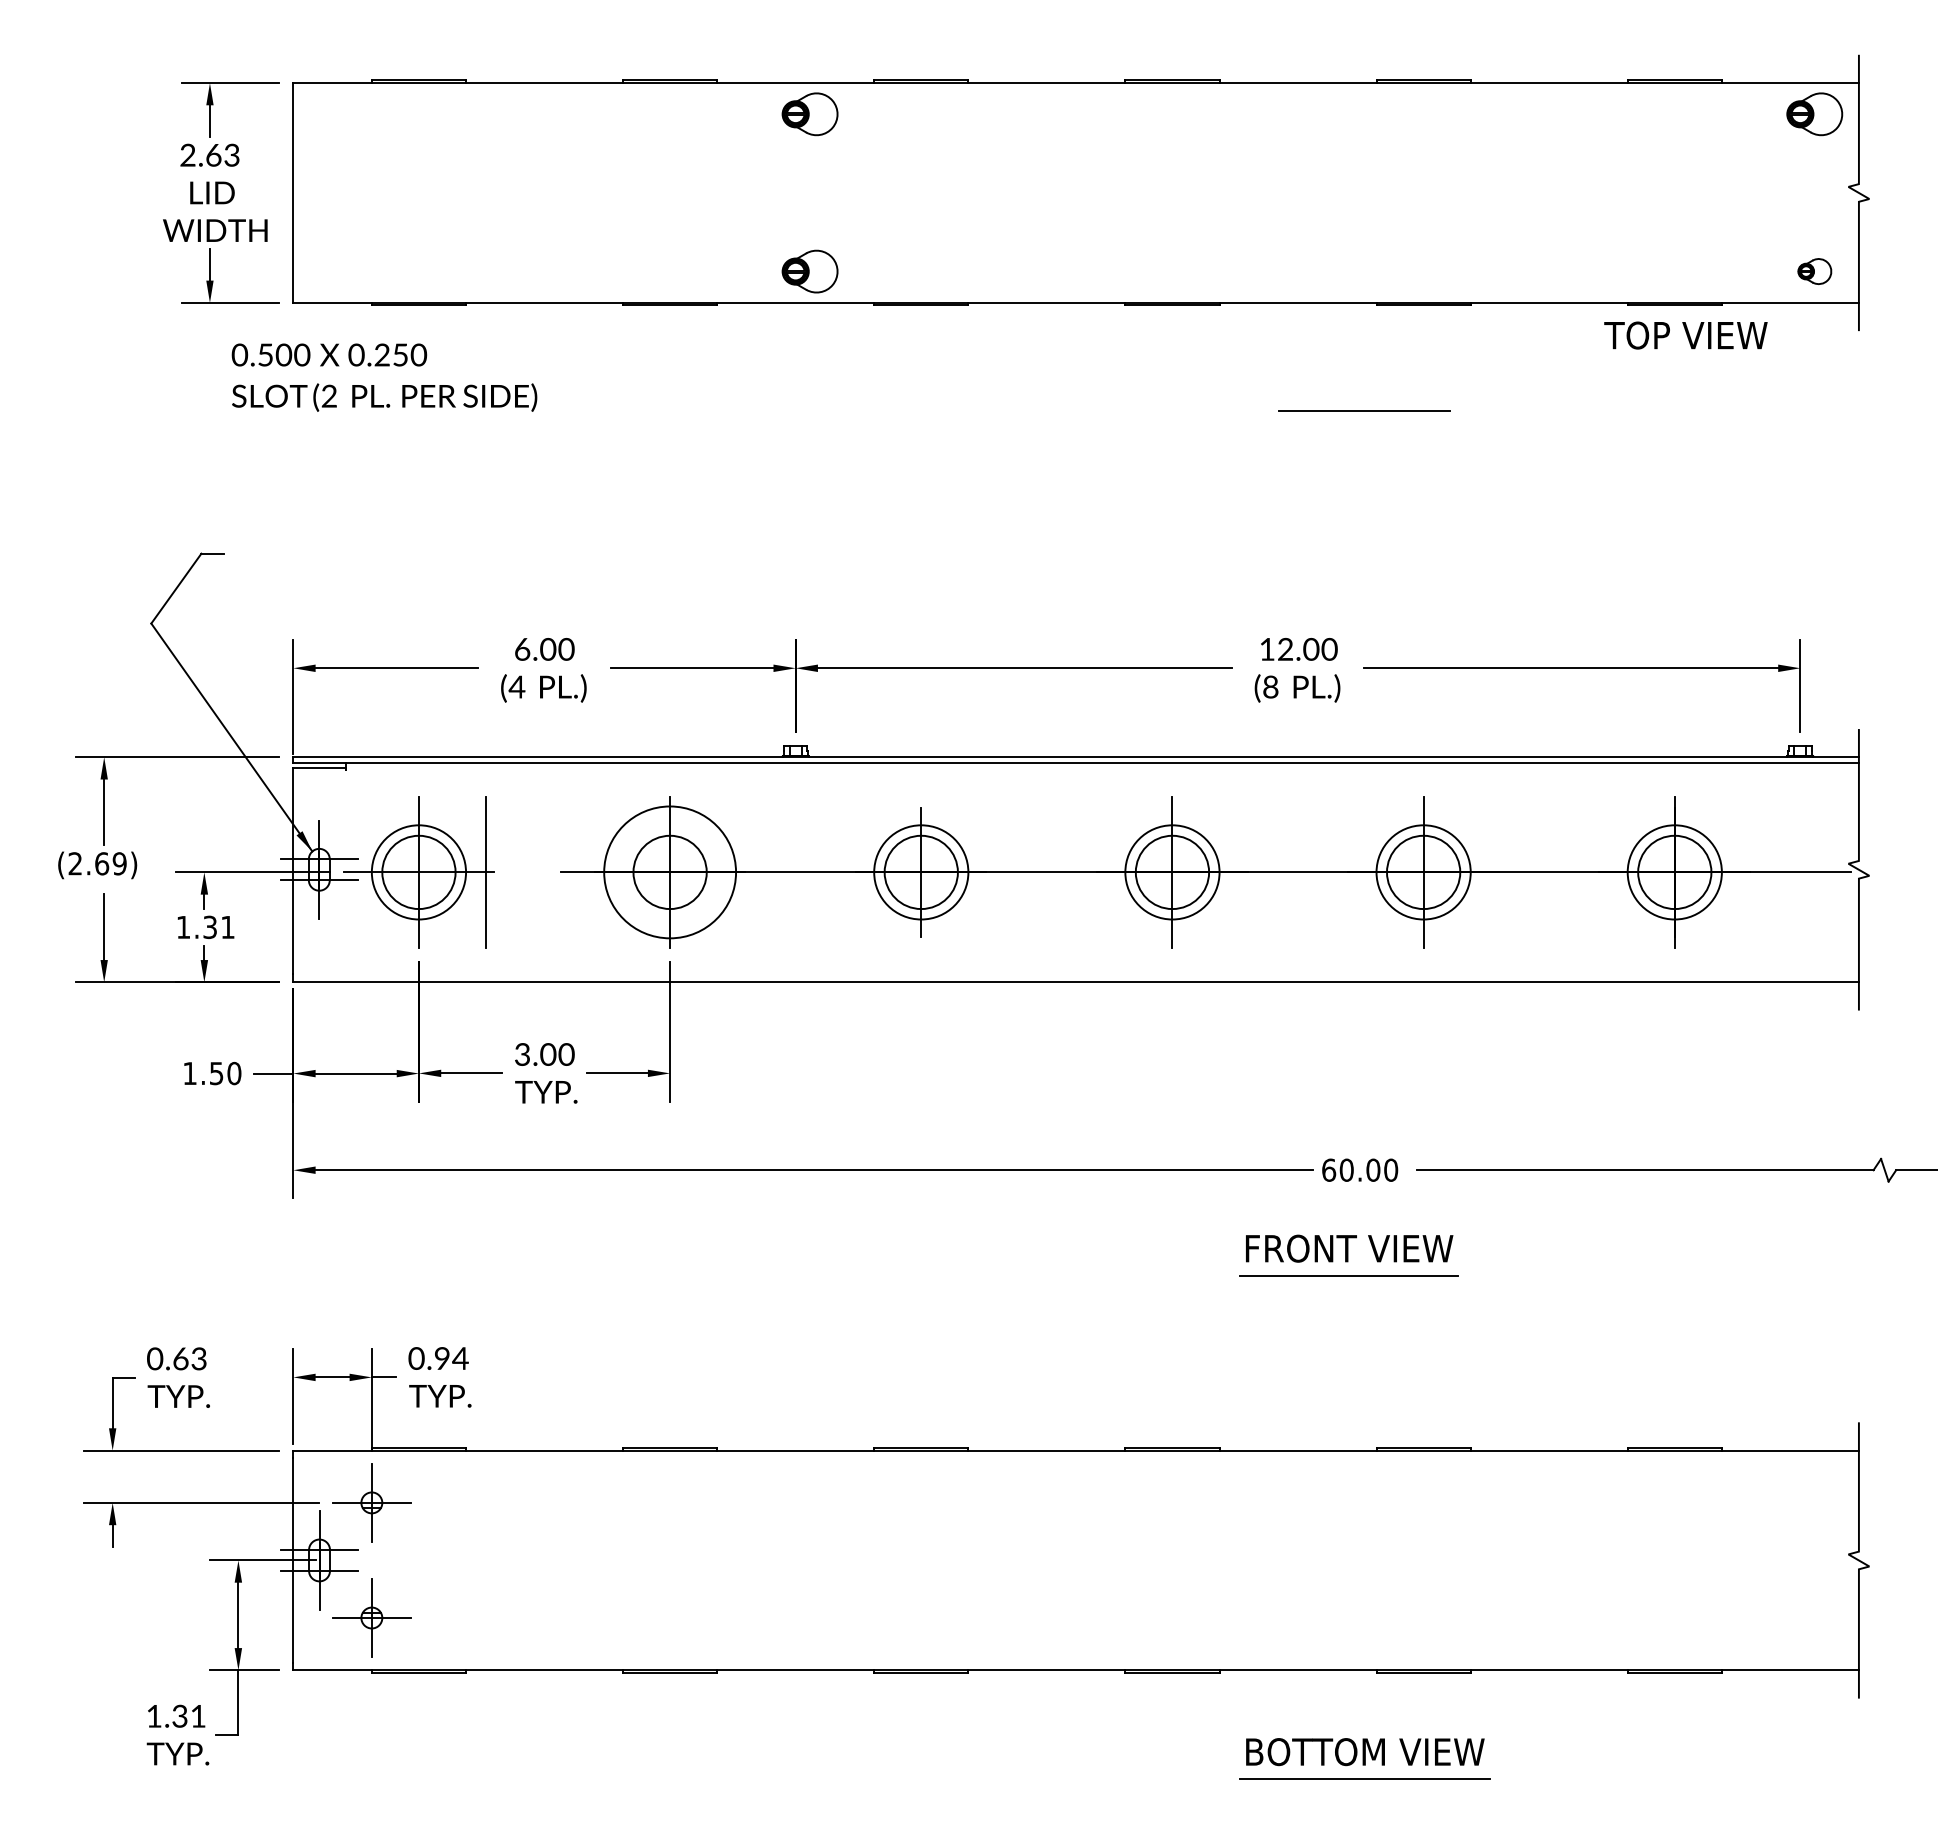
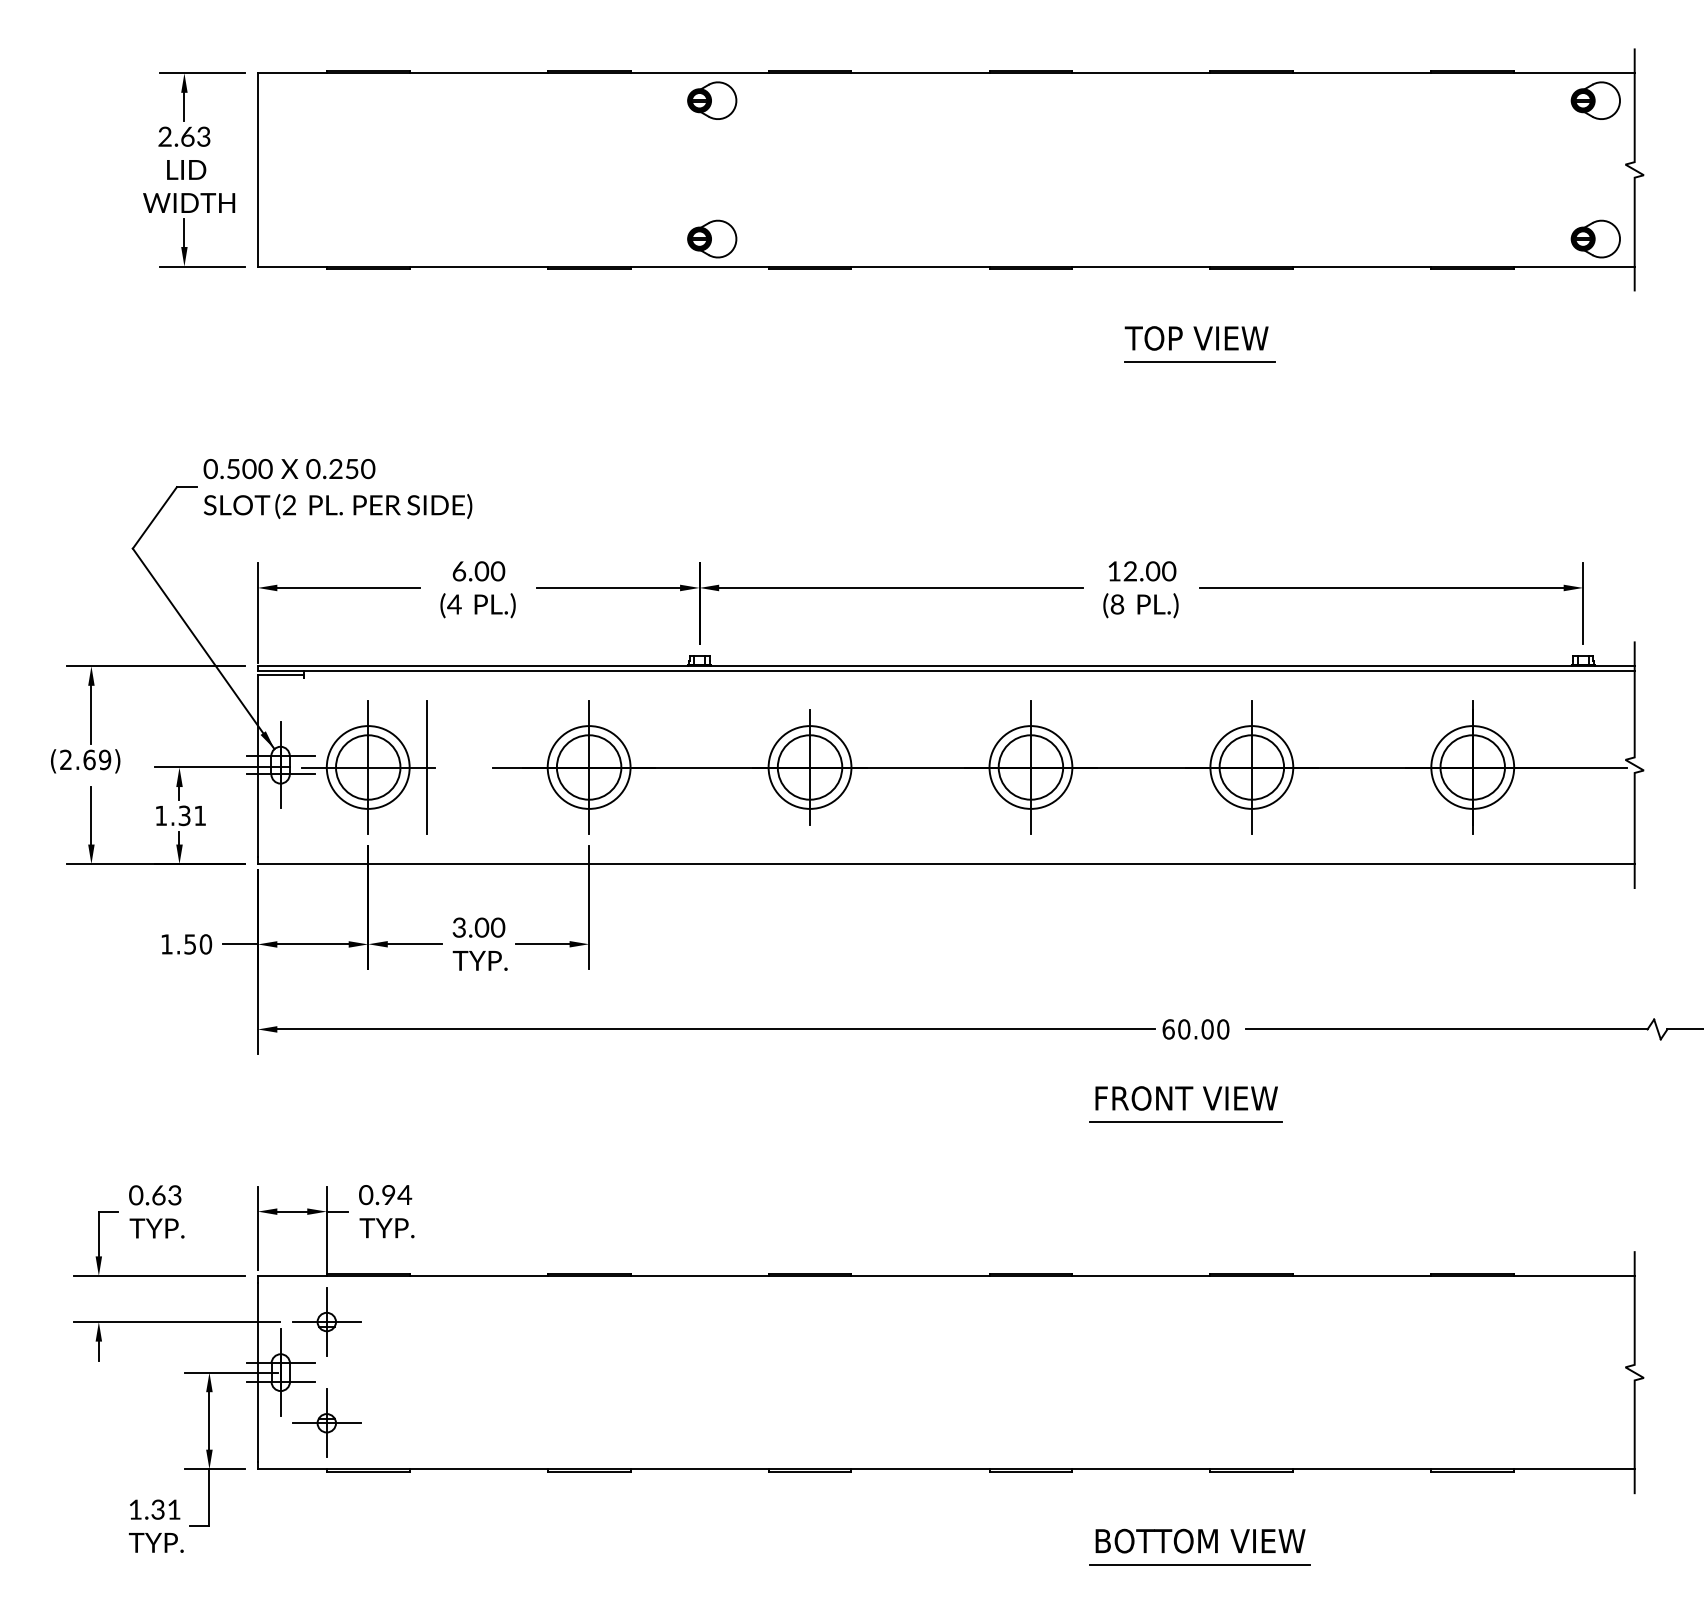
part: (1814, 271) -> (1595, 238), size x1.67
text: (1685, 335) -> (1196, 338), moved
text: (384, 377) -> (337, 488), moved
circle: (670, 872) -> (589, 767), size x0.71

